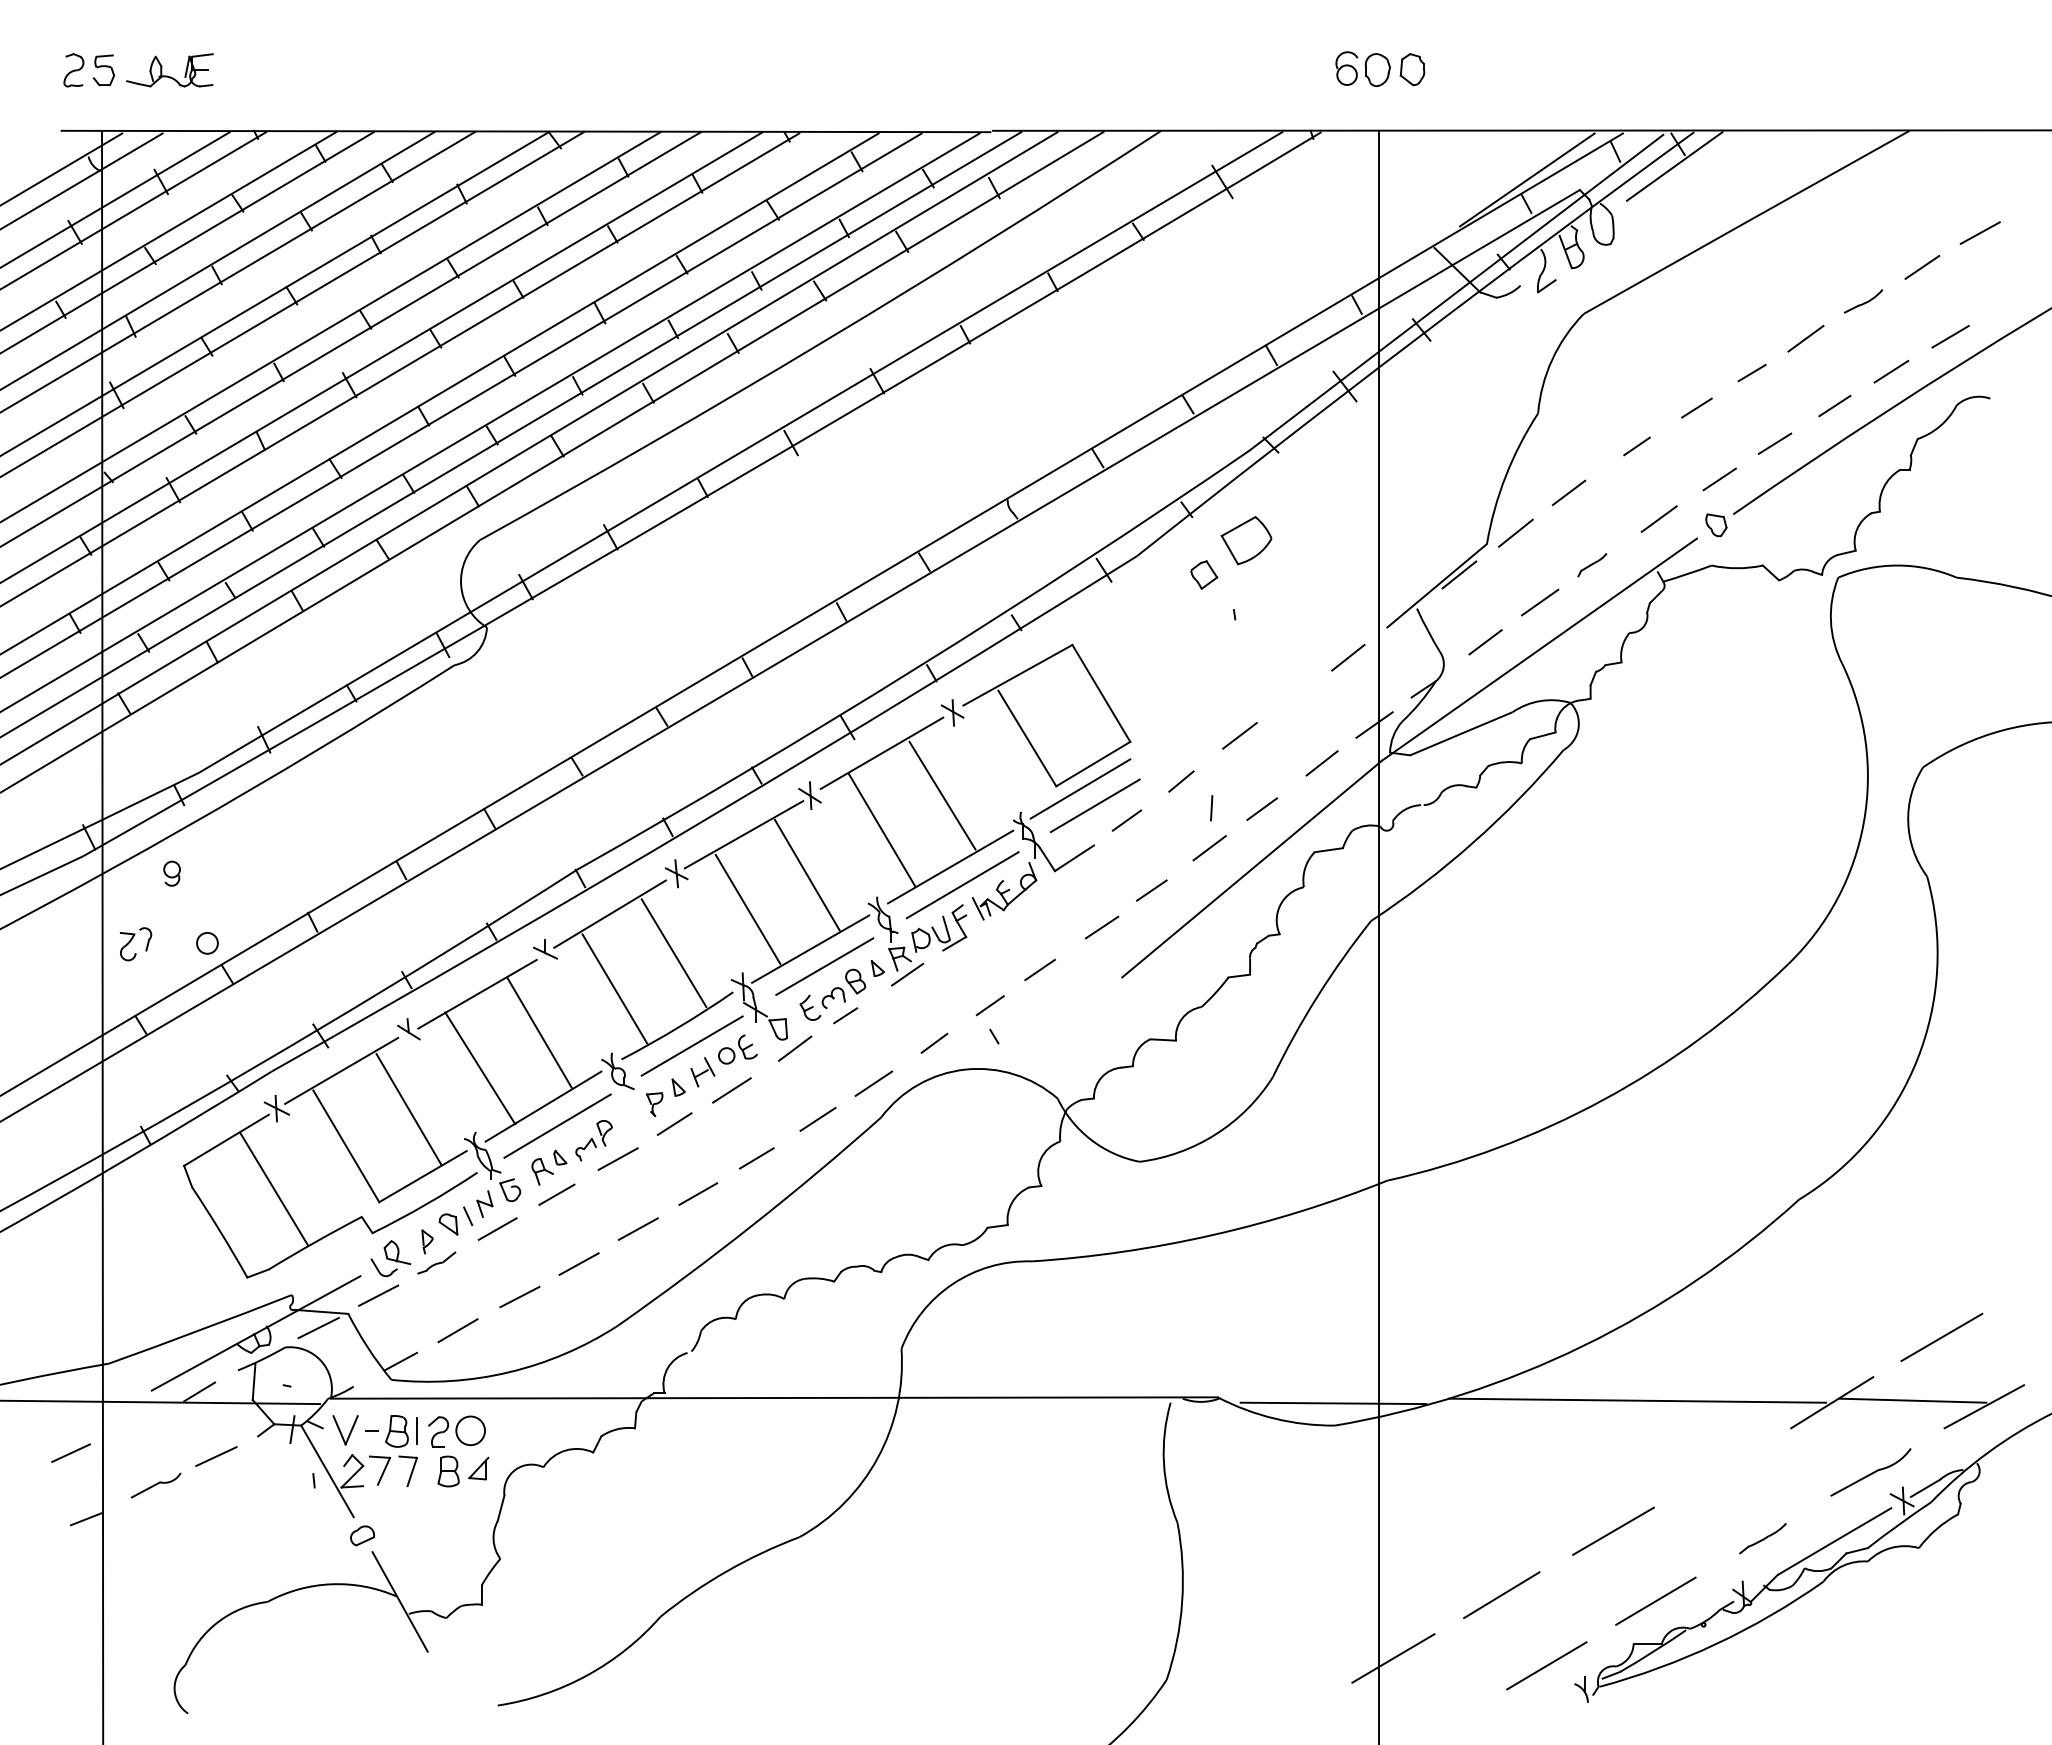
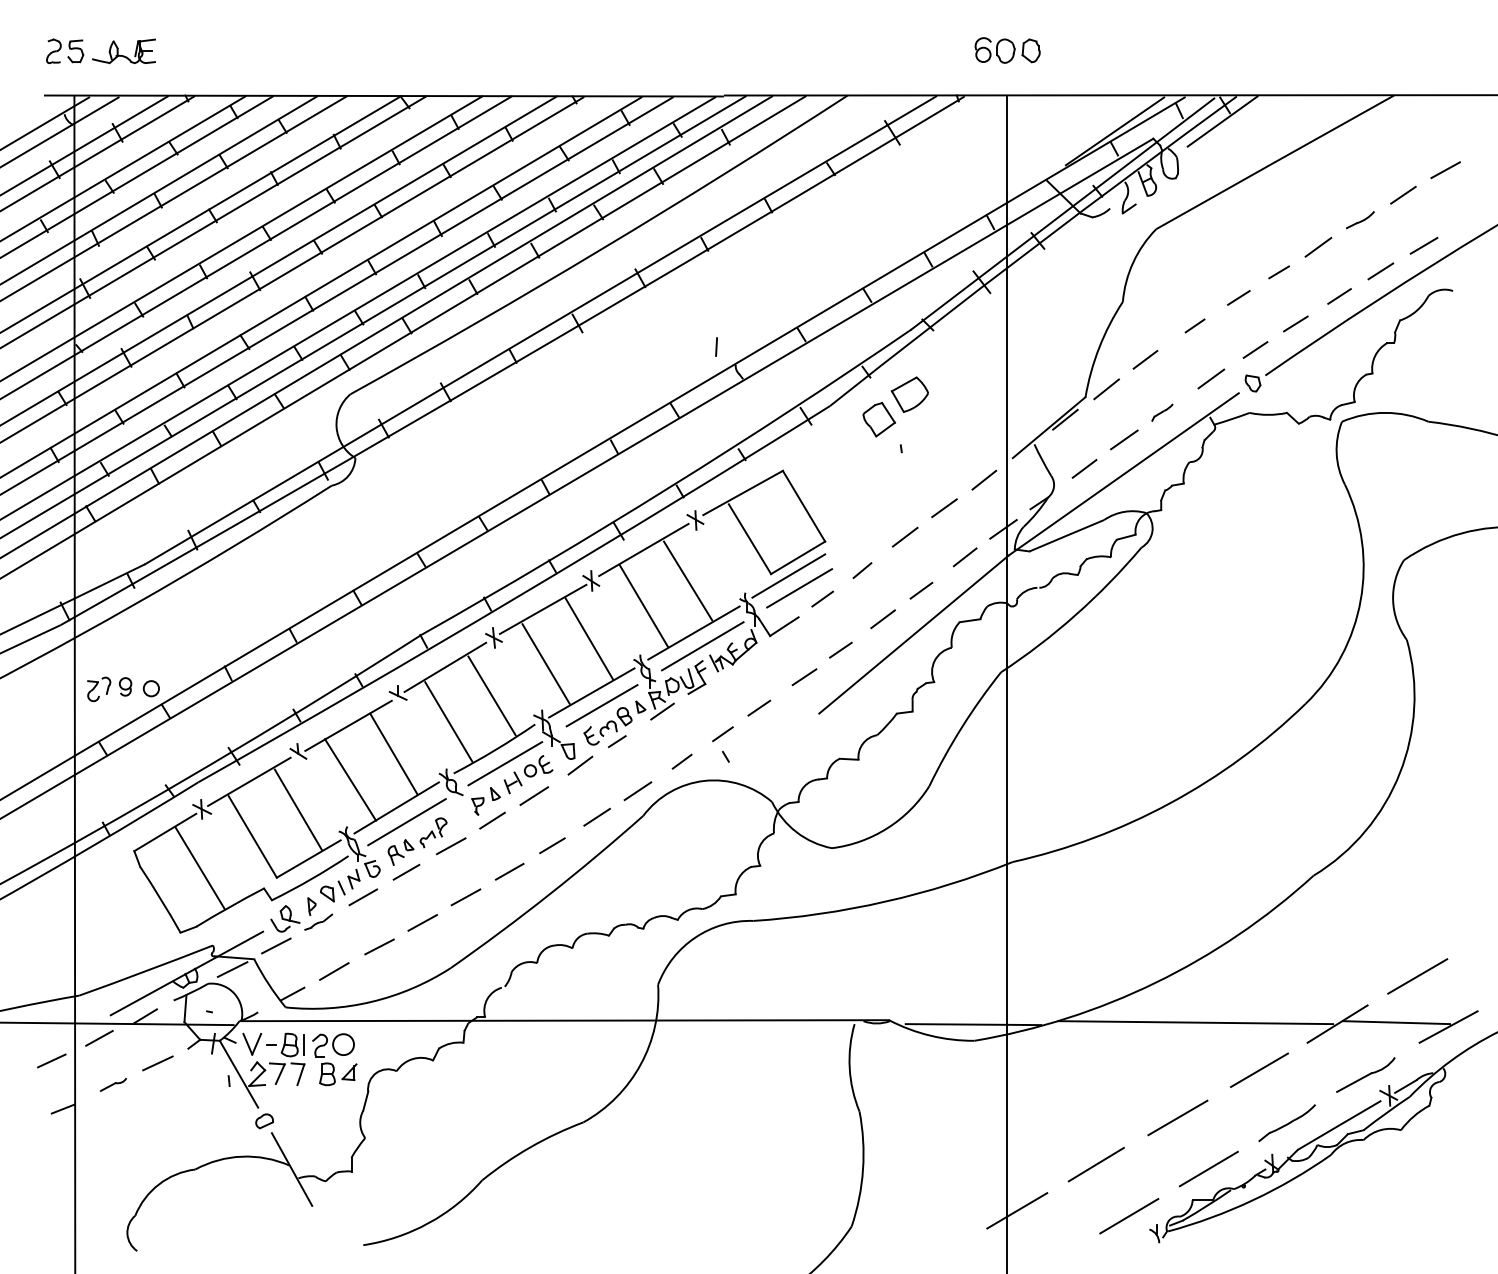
part: (1203, 574) -> (878, 419), size x1.67
line: (1293, 696) -> (944, 508), added
line: (1211, 807) -> (716, 346), moved
part: (171, 873) -> (125, 686), moved
line: (136, 1421) -> (99, 1037), added
line: (1723, 1466) -> (1258, 1070), added
part: (154, 1485) -> (112, 1084), size x0.71
part: (1762, 1538) -> (1286, 1123), size x1.67

